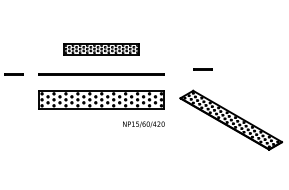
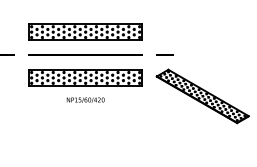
part: (101, 48) -> (85, 31), size x1.67
line: (202, 69) -> (165, 55), moved
text: (143, 124) -> (85, 100), moved

